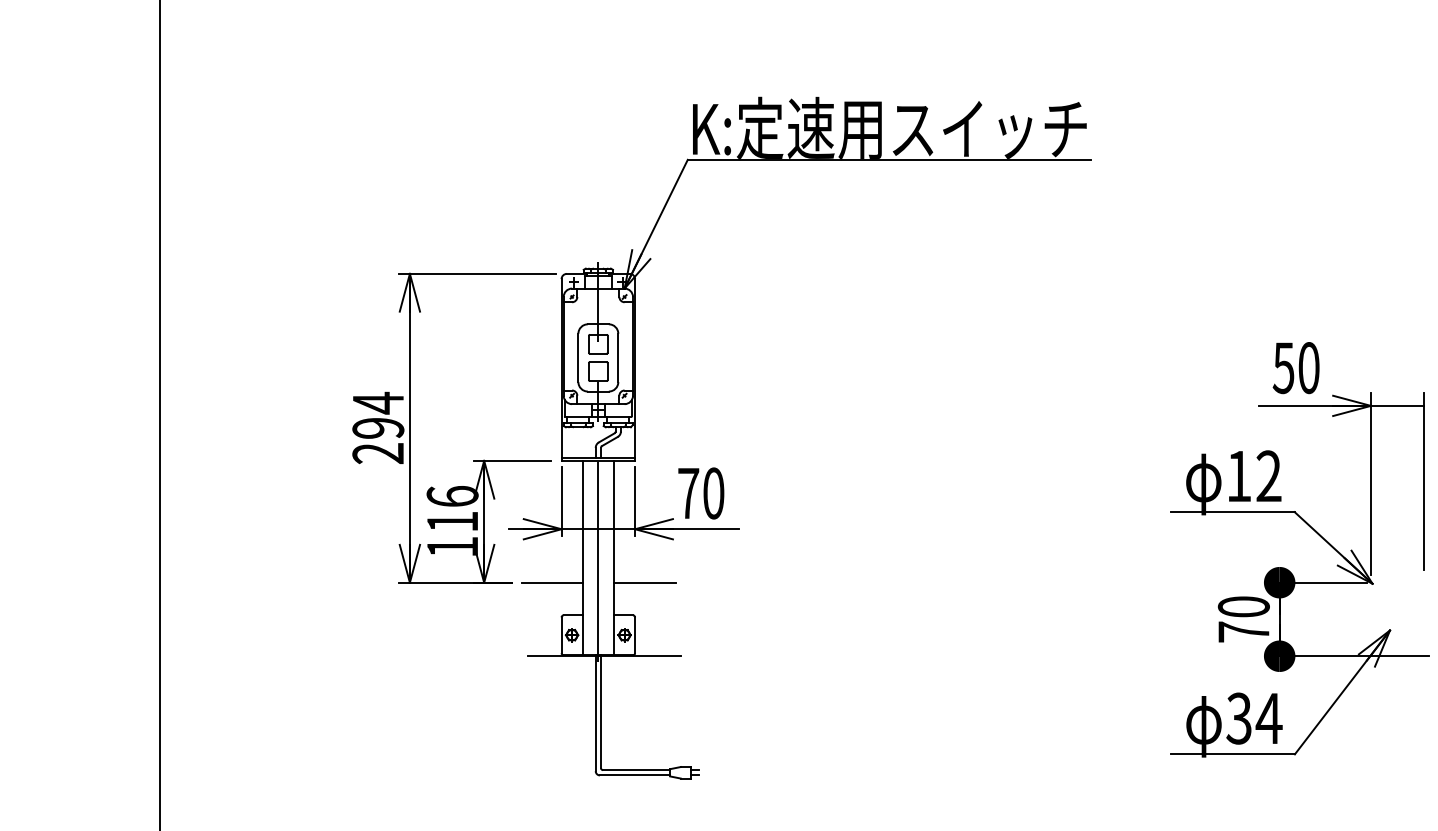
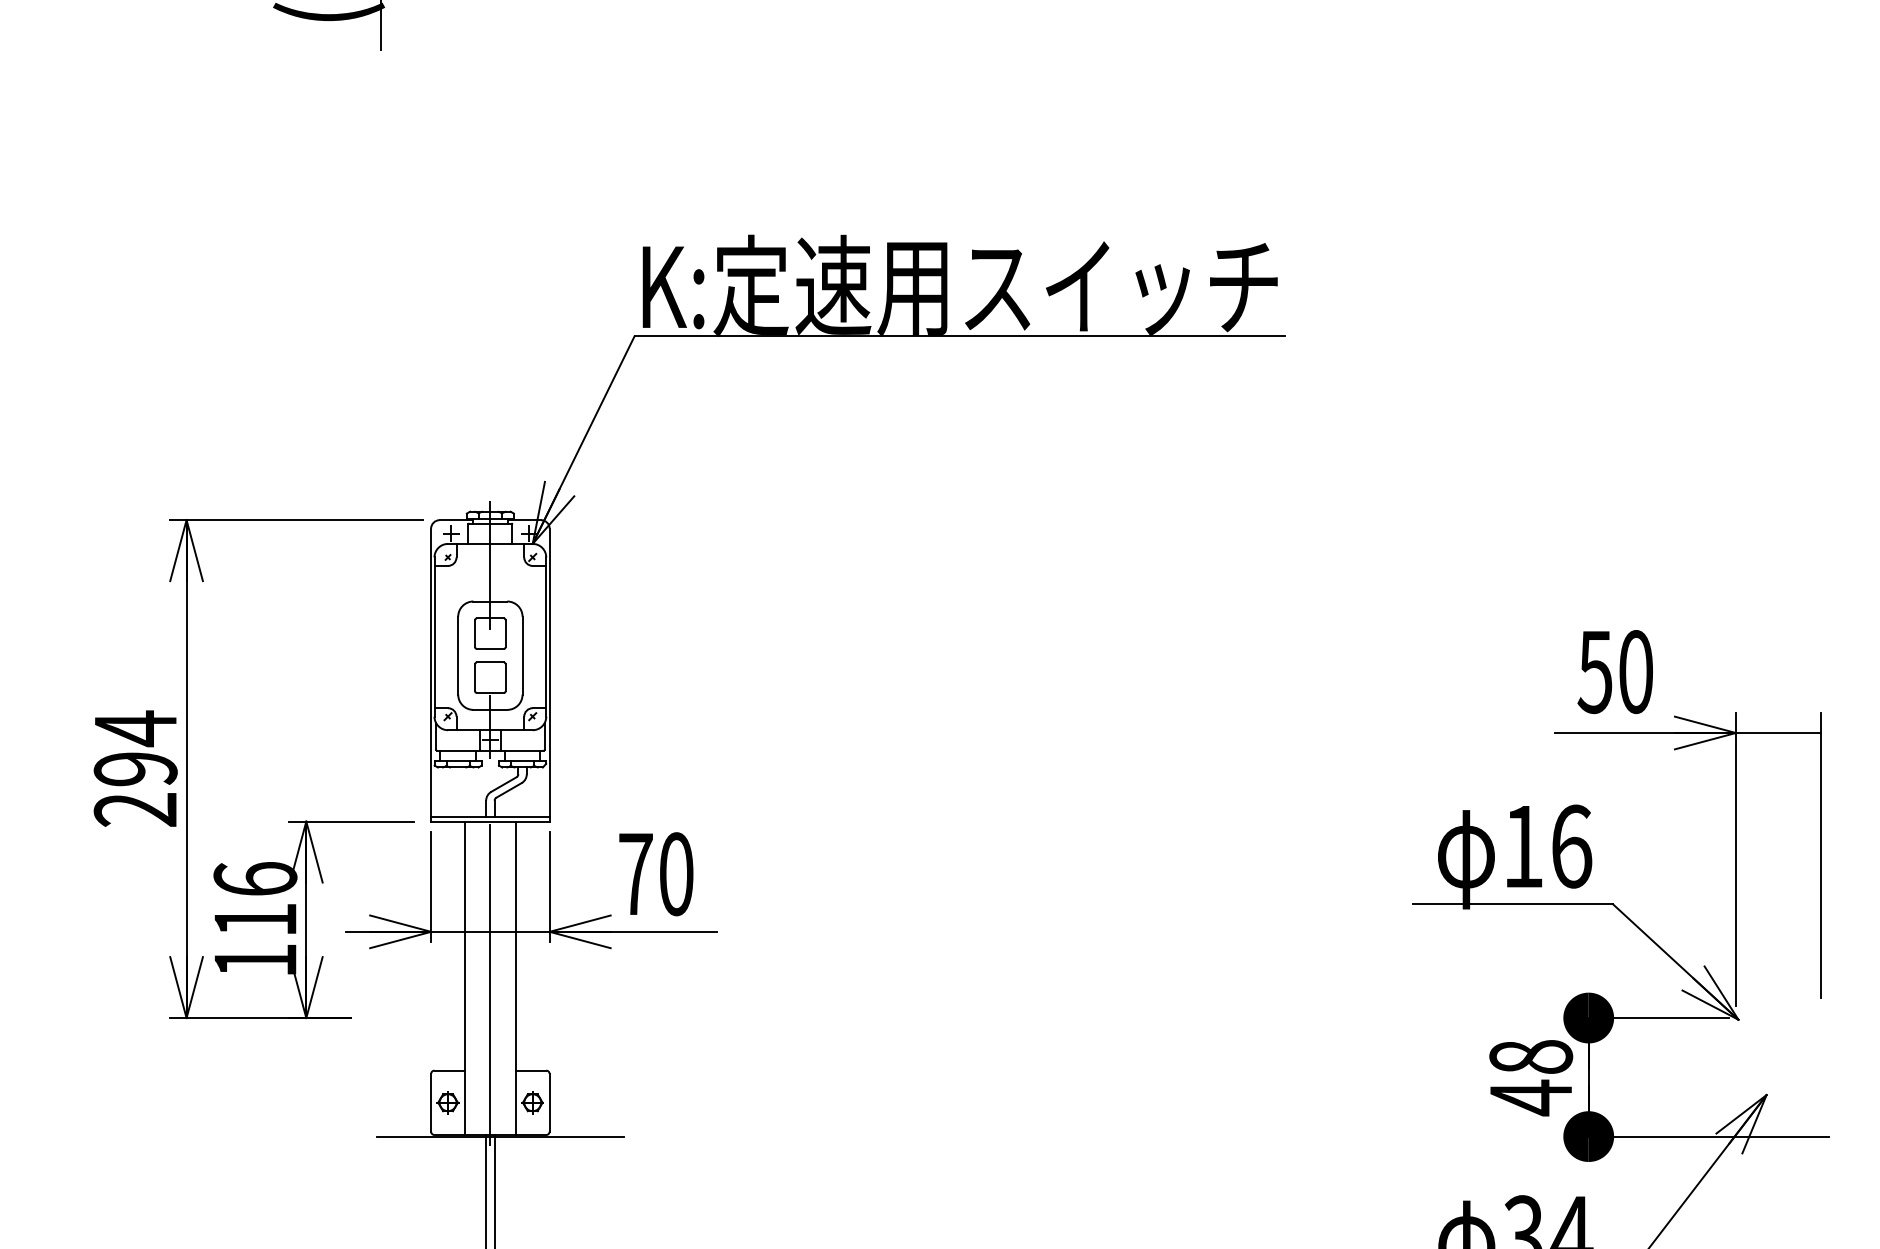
text: (1268, 476) -> (1570, 846), 12 -> 16
line: (552, 582) -> (416, 1017), removed
line: (644, 582) -> (564, 1017), removed
text: (1243, 619) -> (1530, 1077), 70 -> 48

